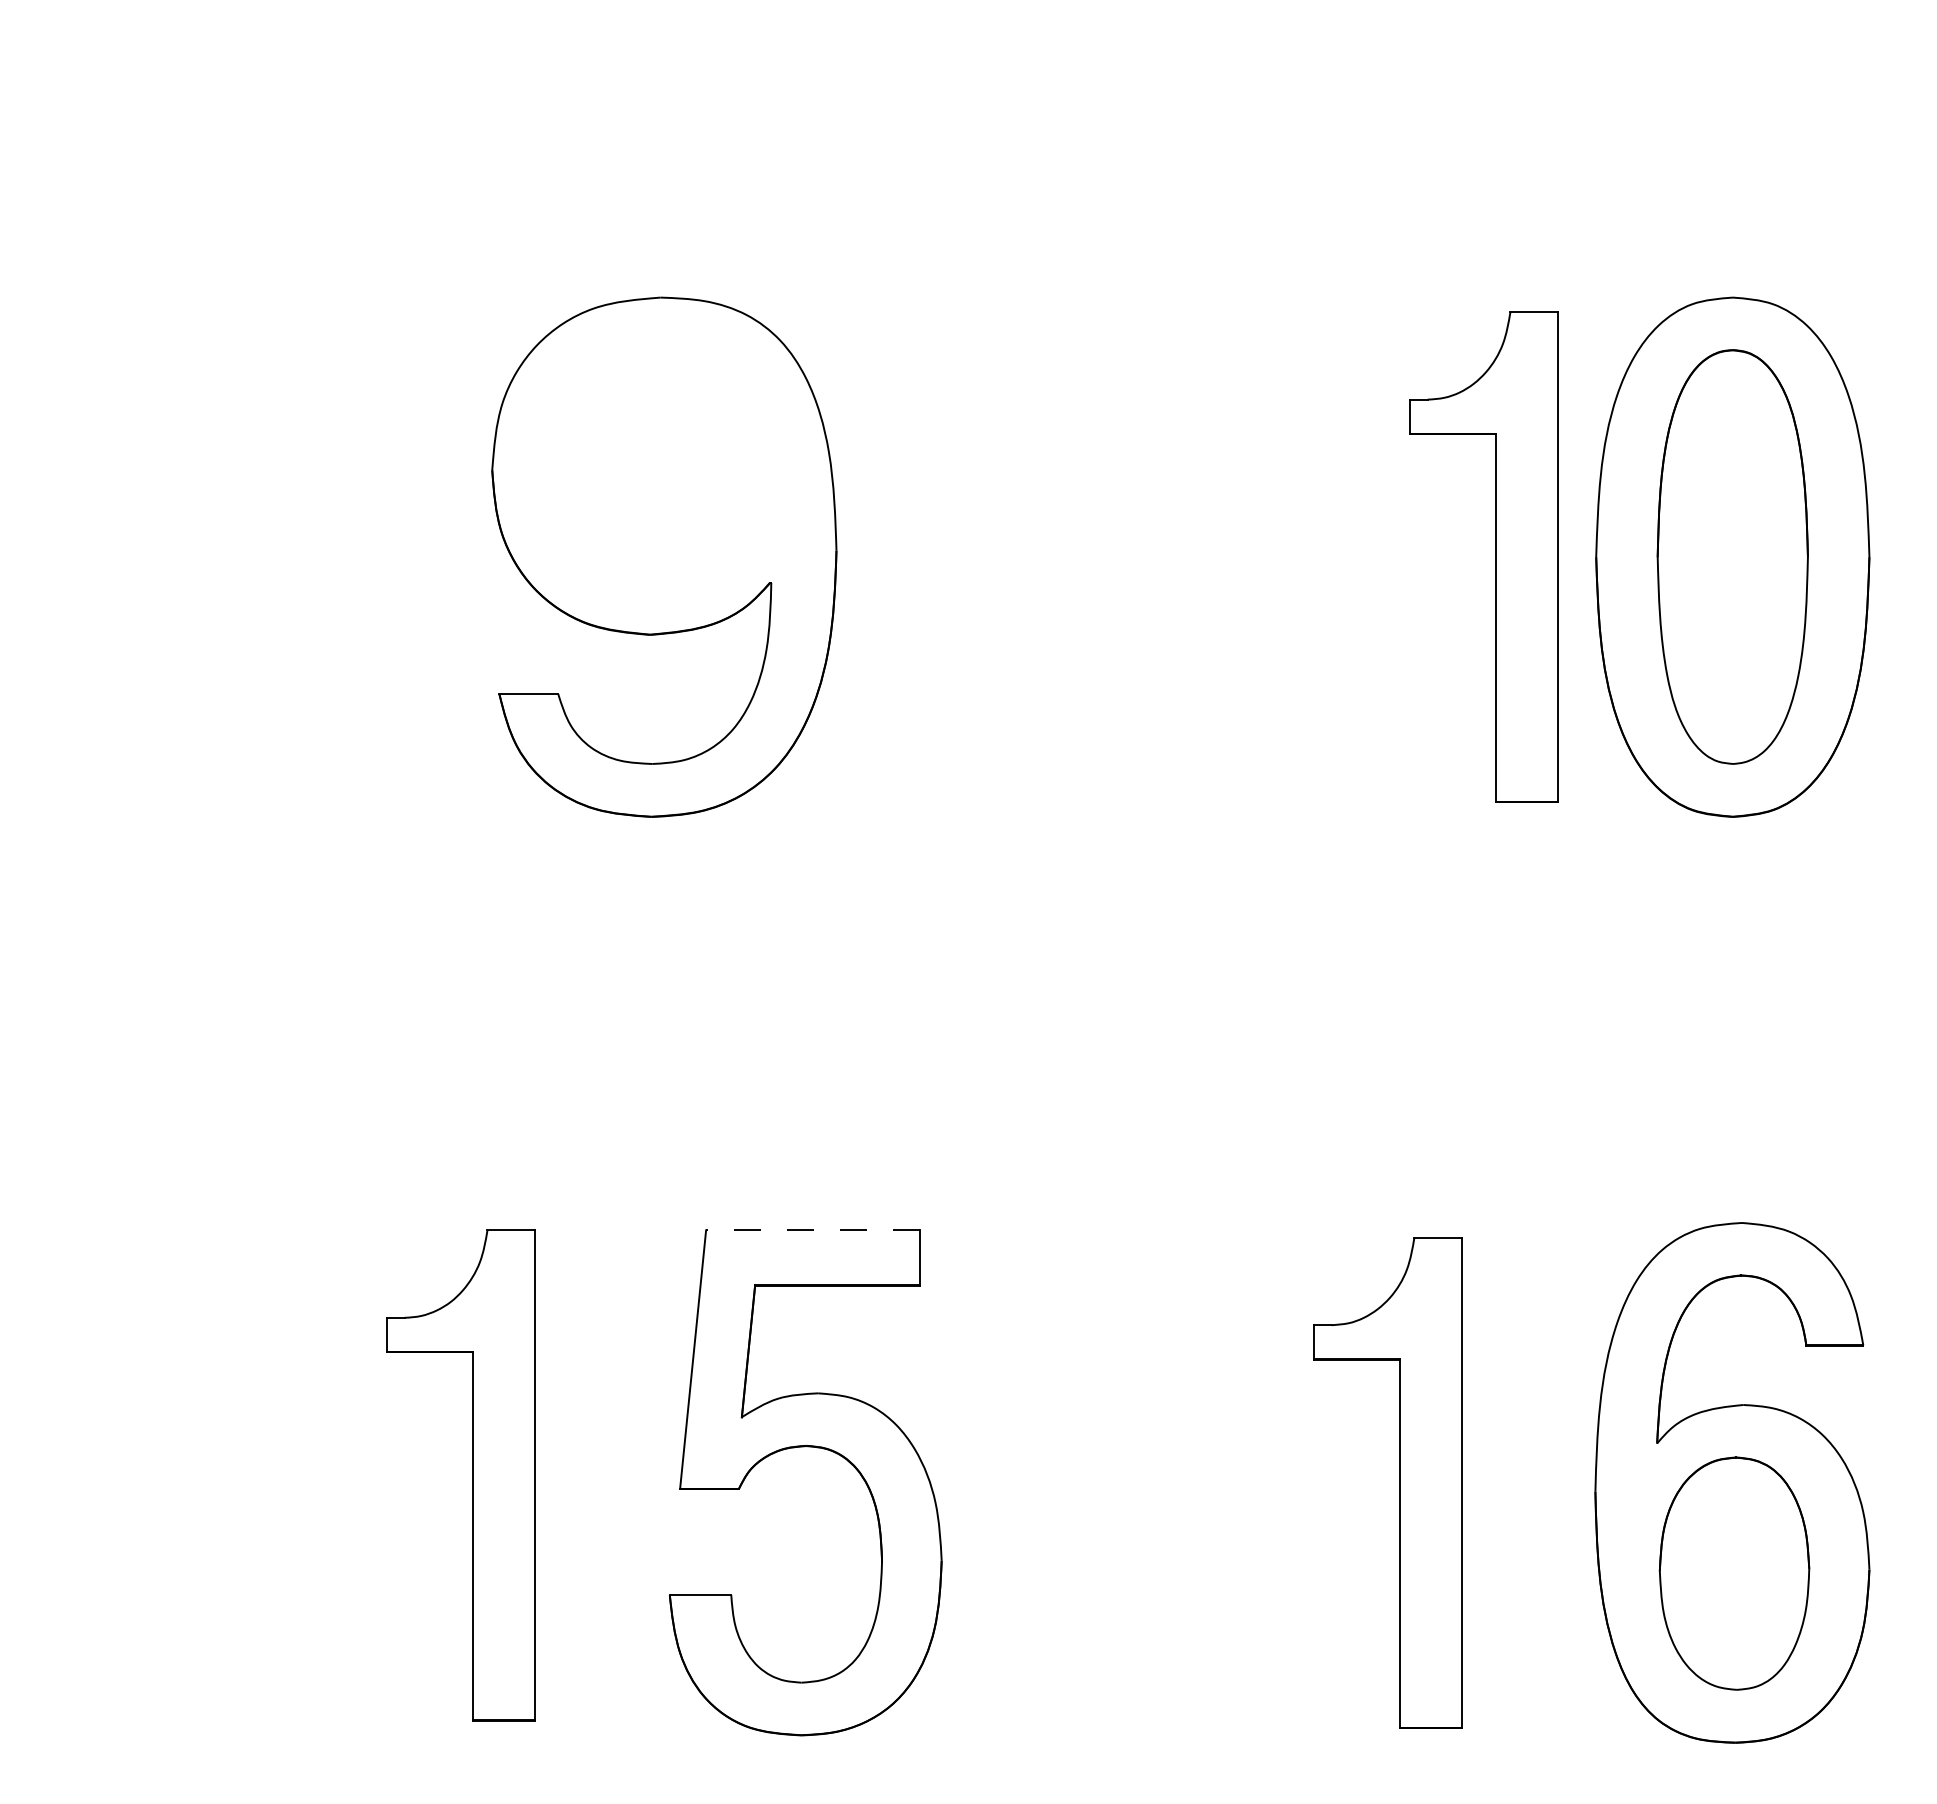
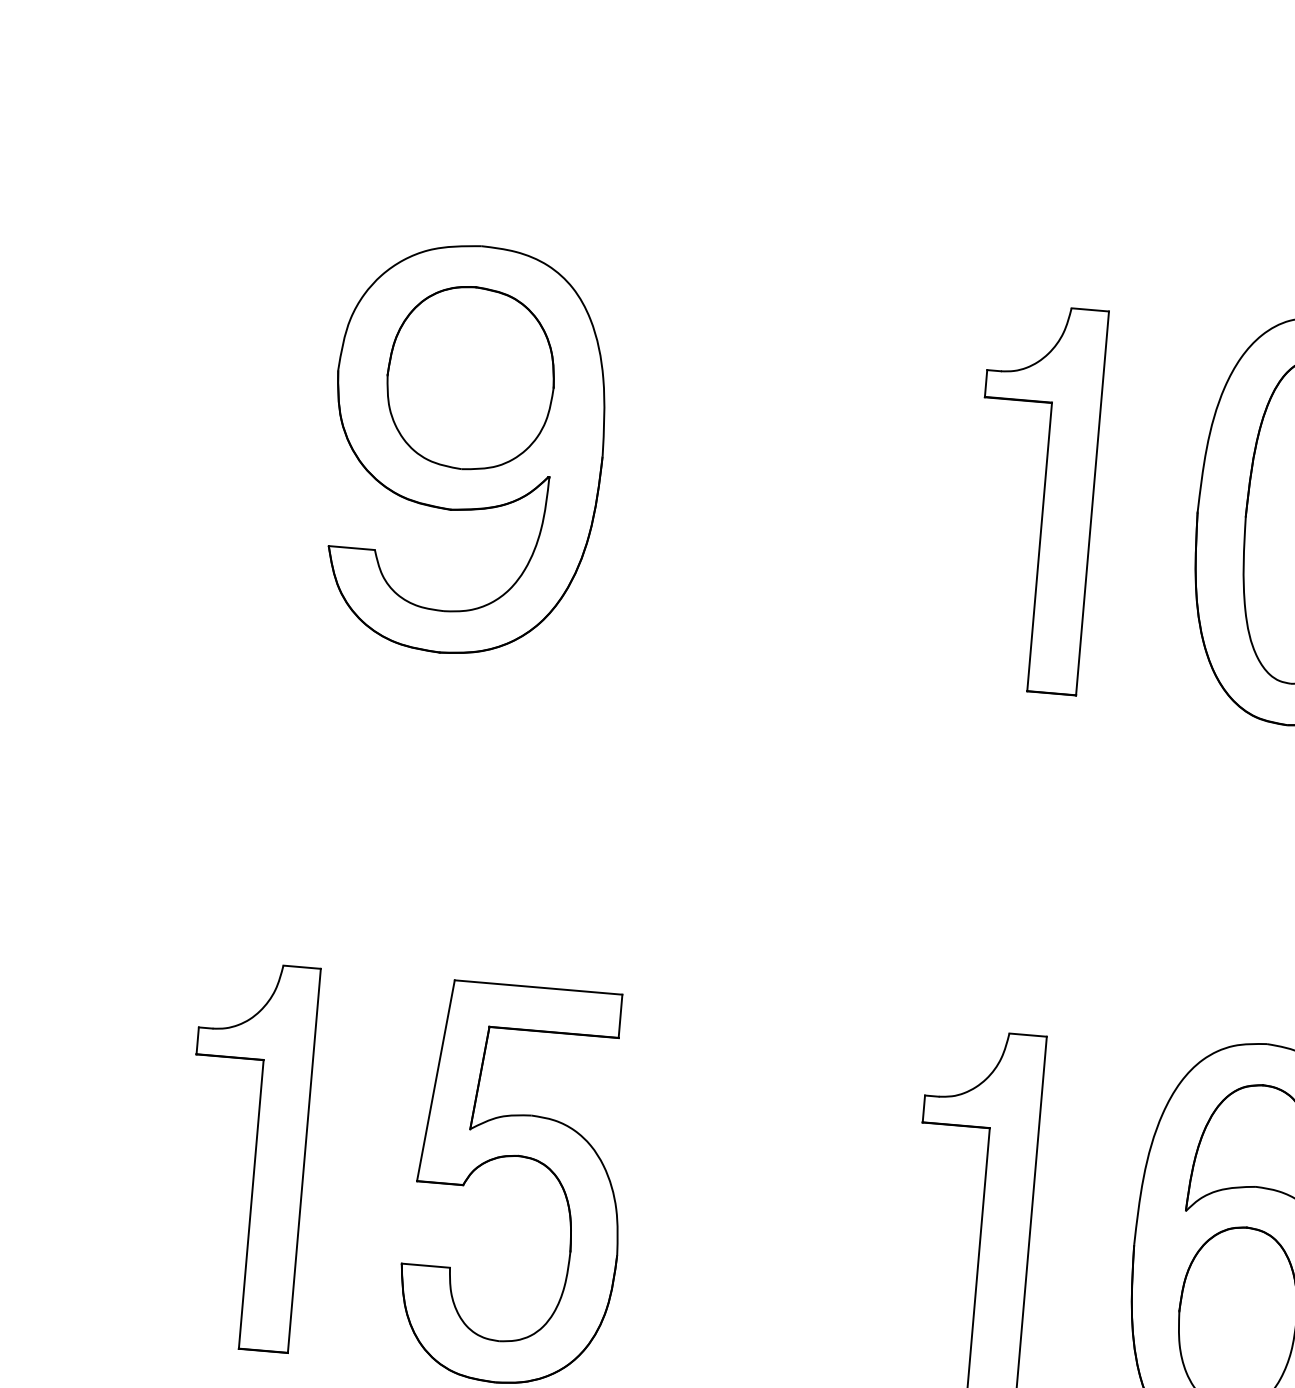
part: (660, 465) -> (470, 377), added
part: (1495, 556) -> (1043, 498), moved
line: (813, 1230) -> (538, 987), dashed -> solid

